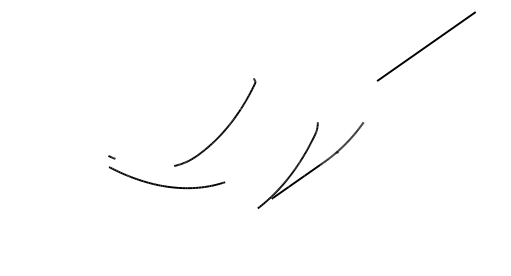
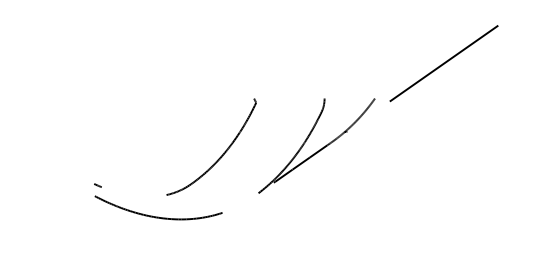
part: (310, 165) -> (316, 146), moved

